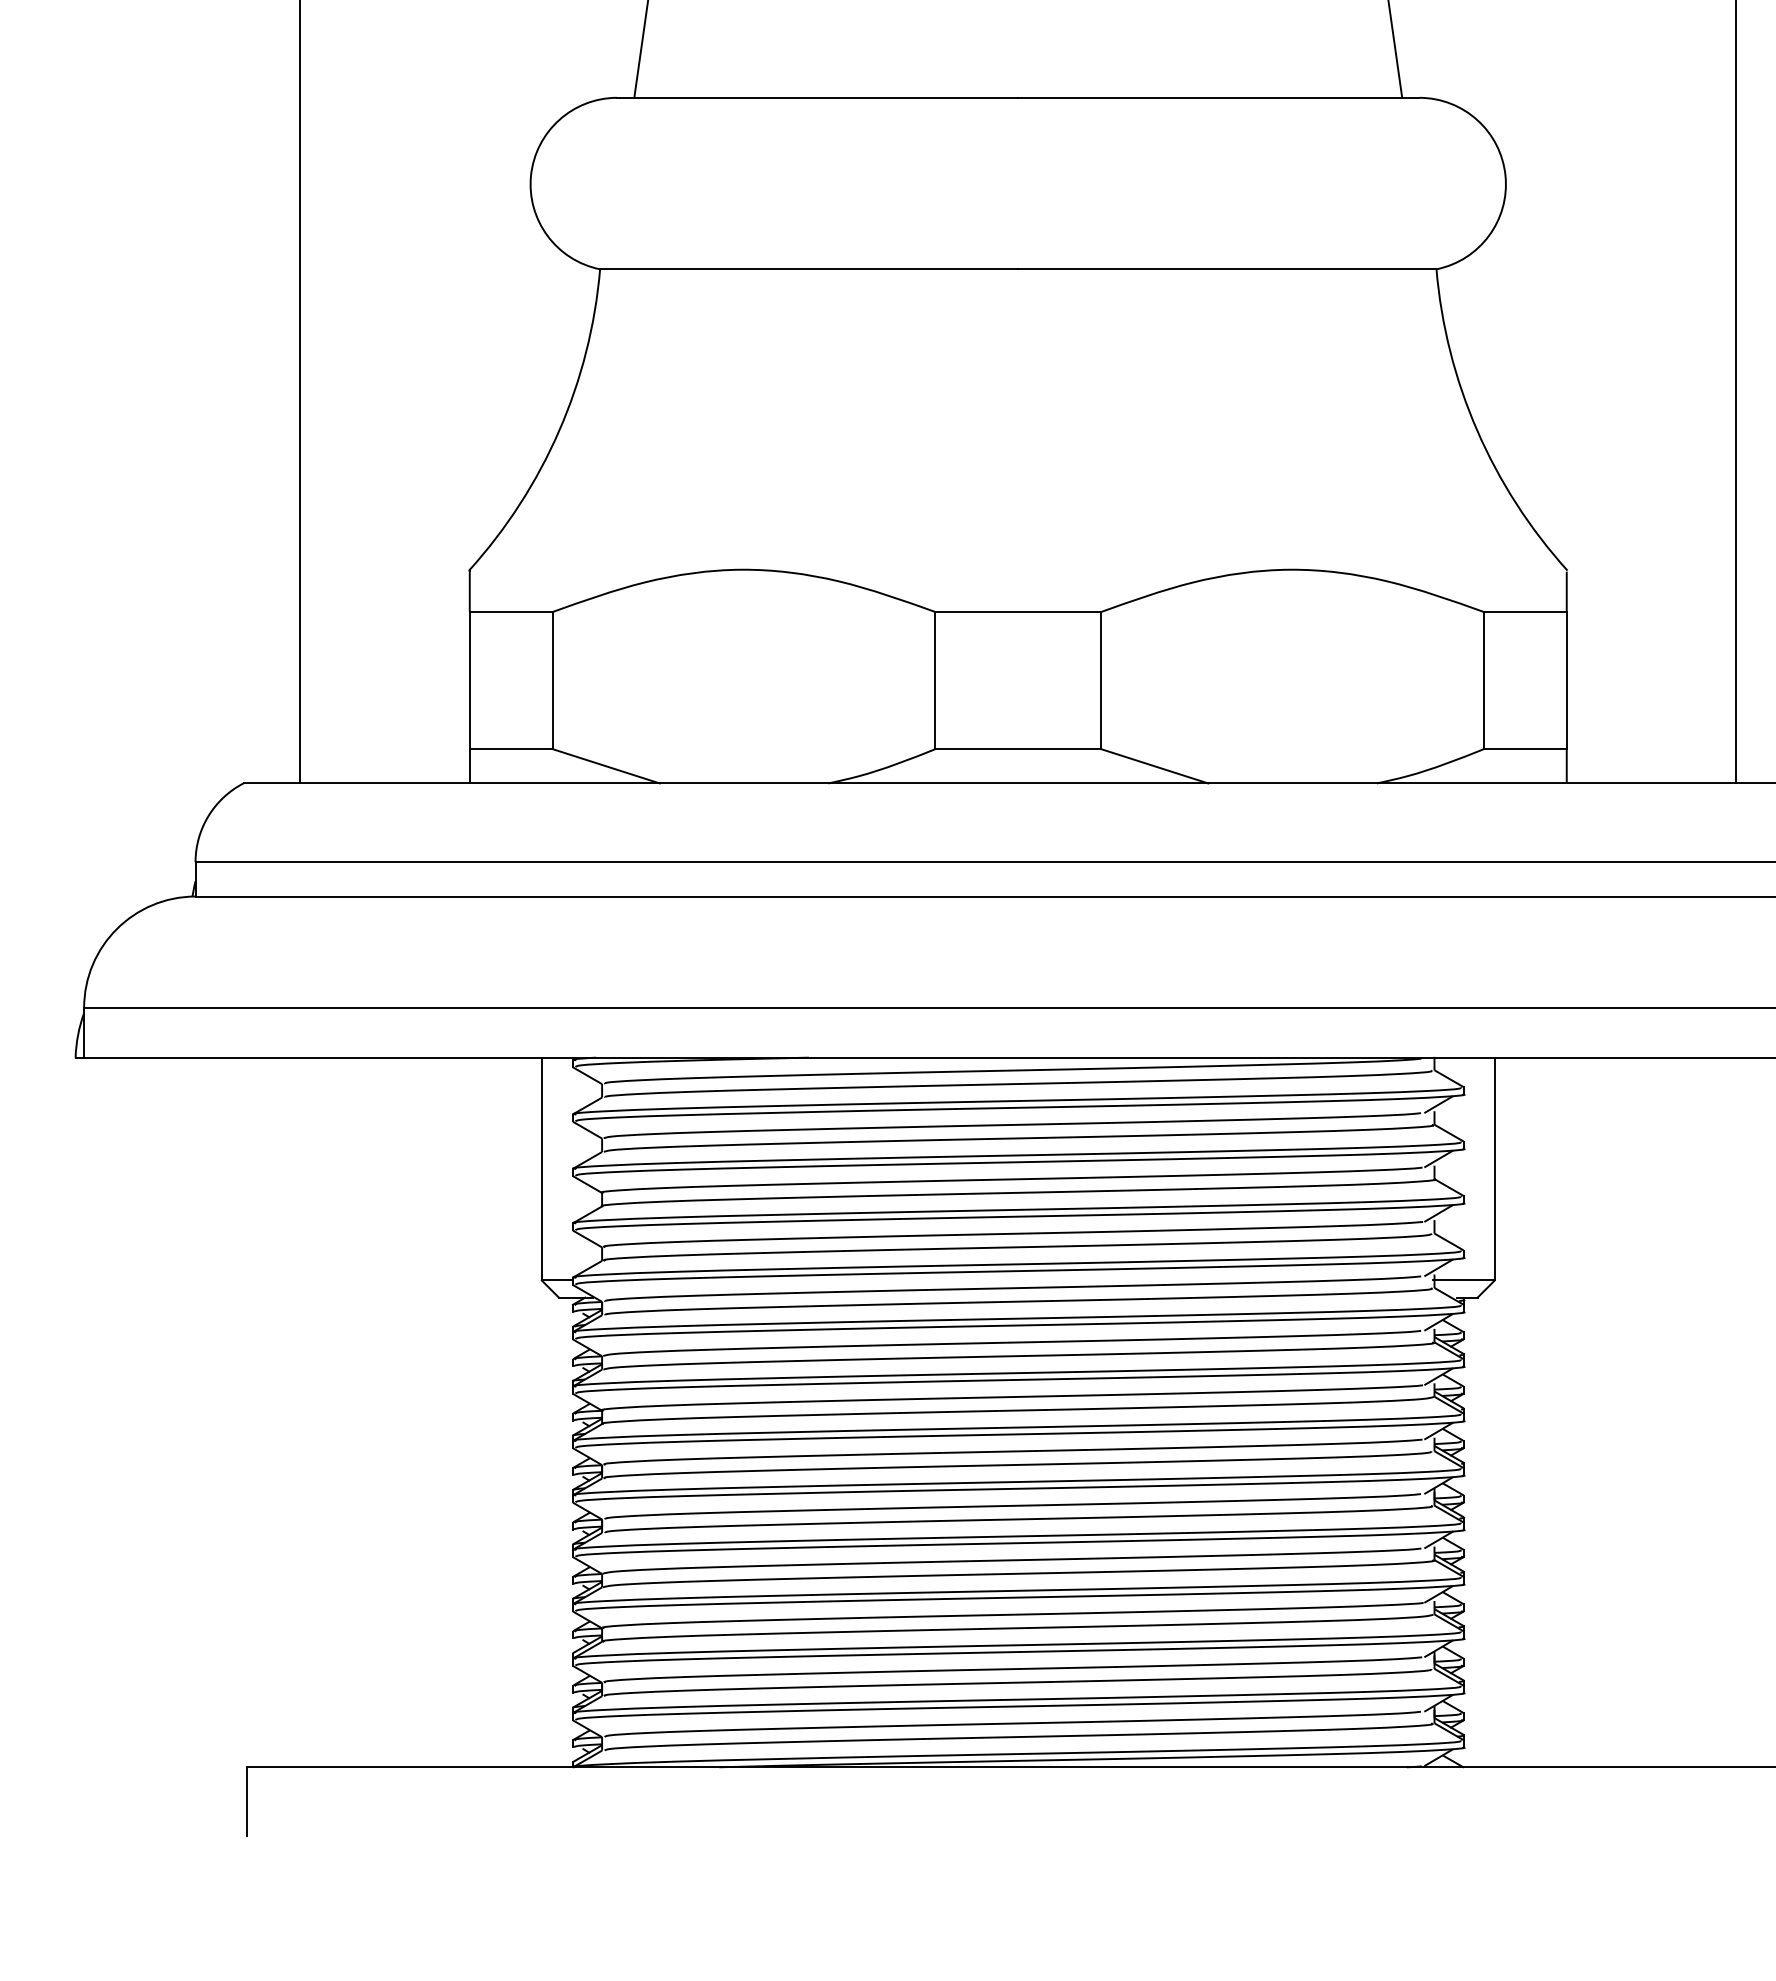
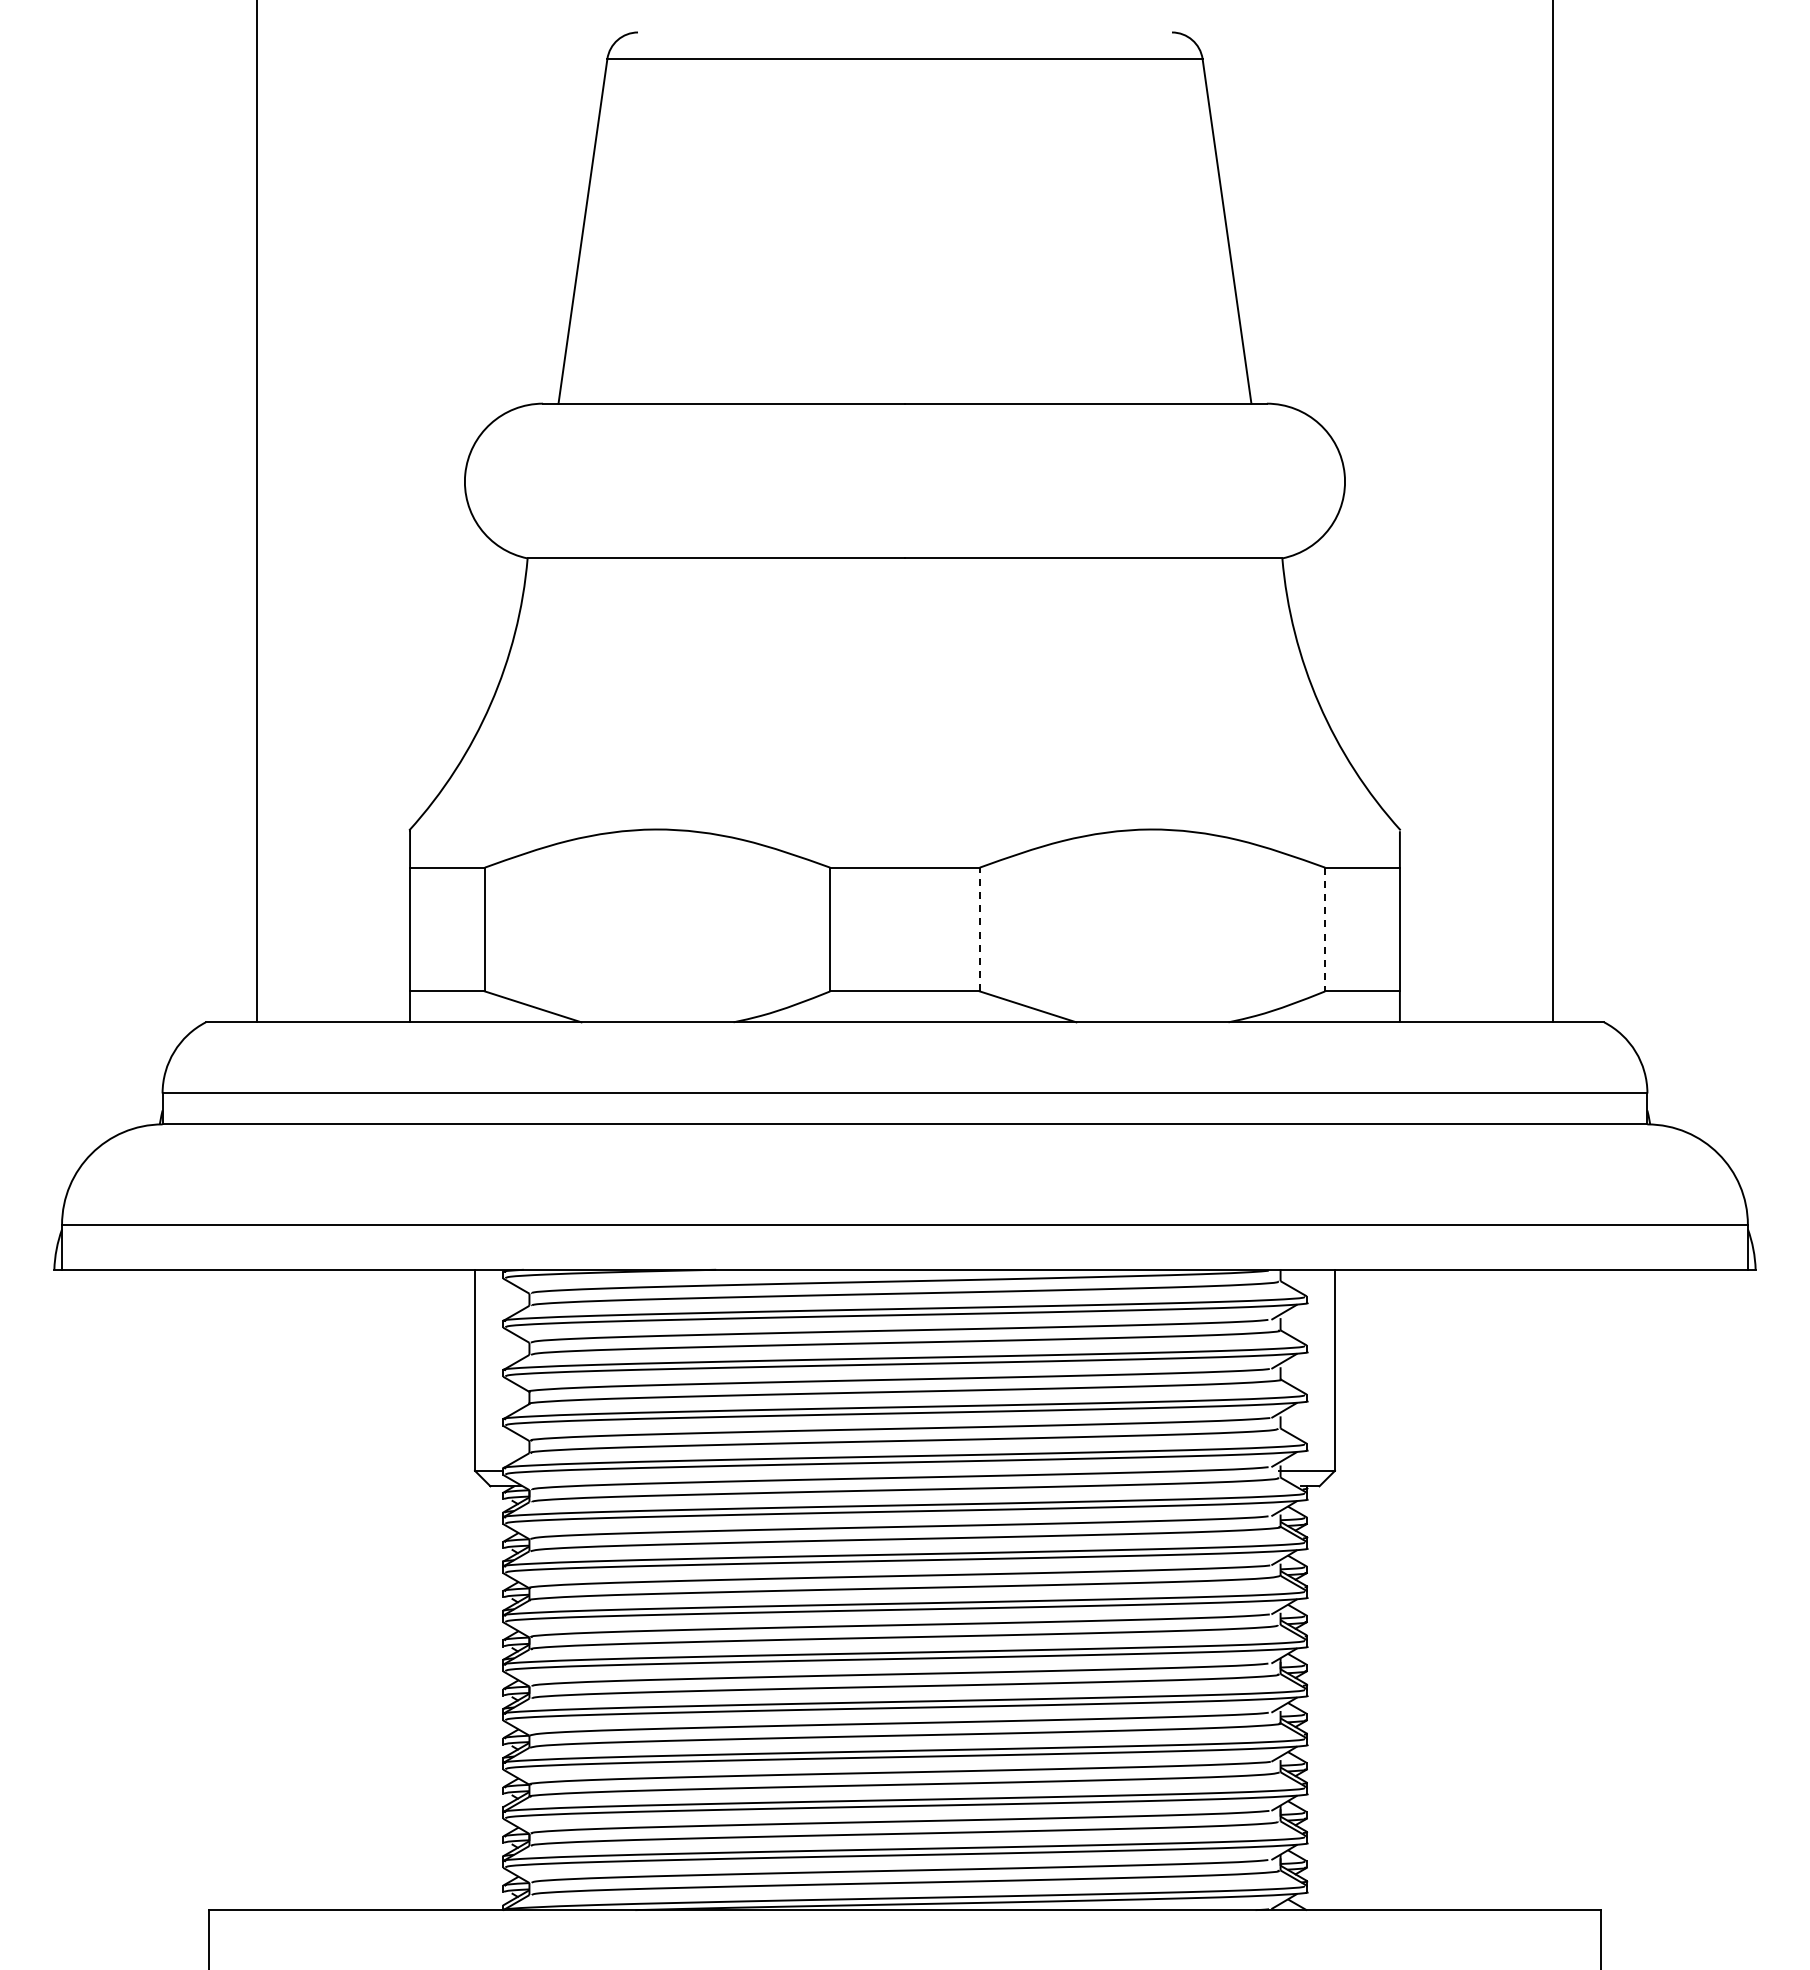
line: (1100, 680) -> (979, 929), solid -> dashed
line: (1484, 680) -> (1325, 929), solid -> dashed

